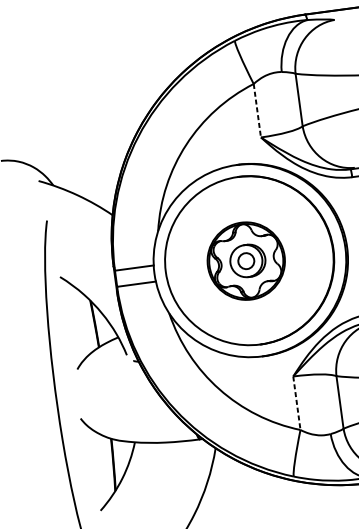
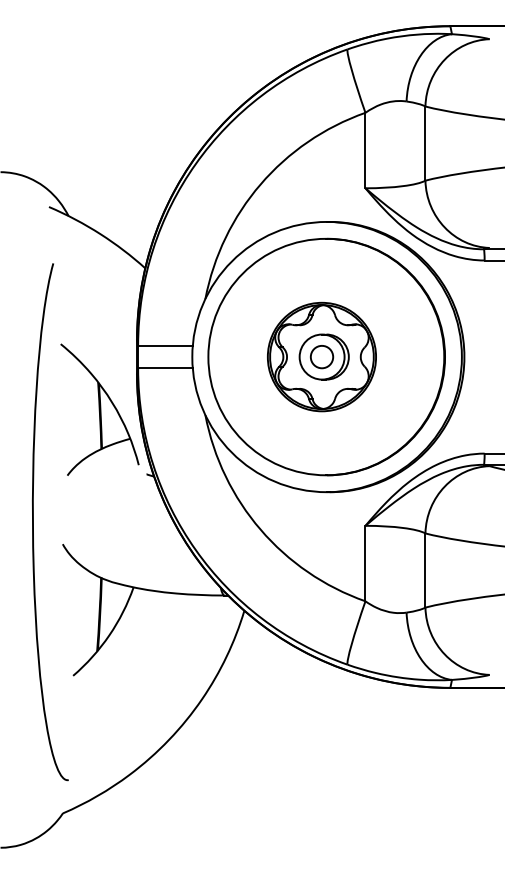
line: (257, 110) -> (365, 150), dashed -> solid
line: (296, 403) -> (365, 563), dashed -> solid

